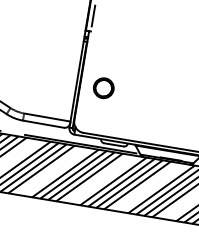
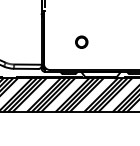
circle: (103, 86) -> (81, 41), moved

